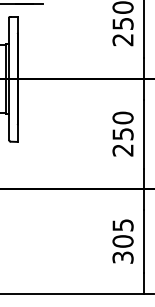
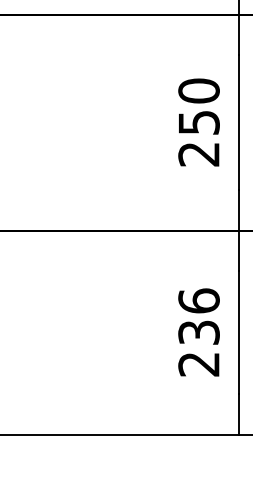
text: (122, 240) -> (197, 330), 305 -> 236

